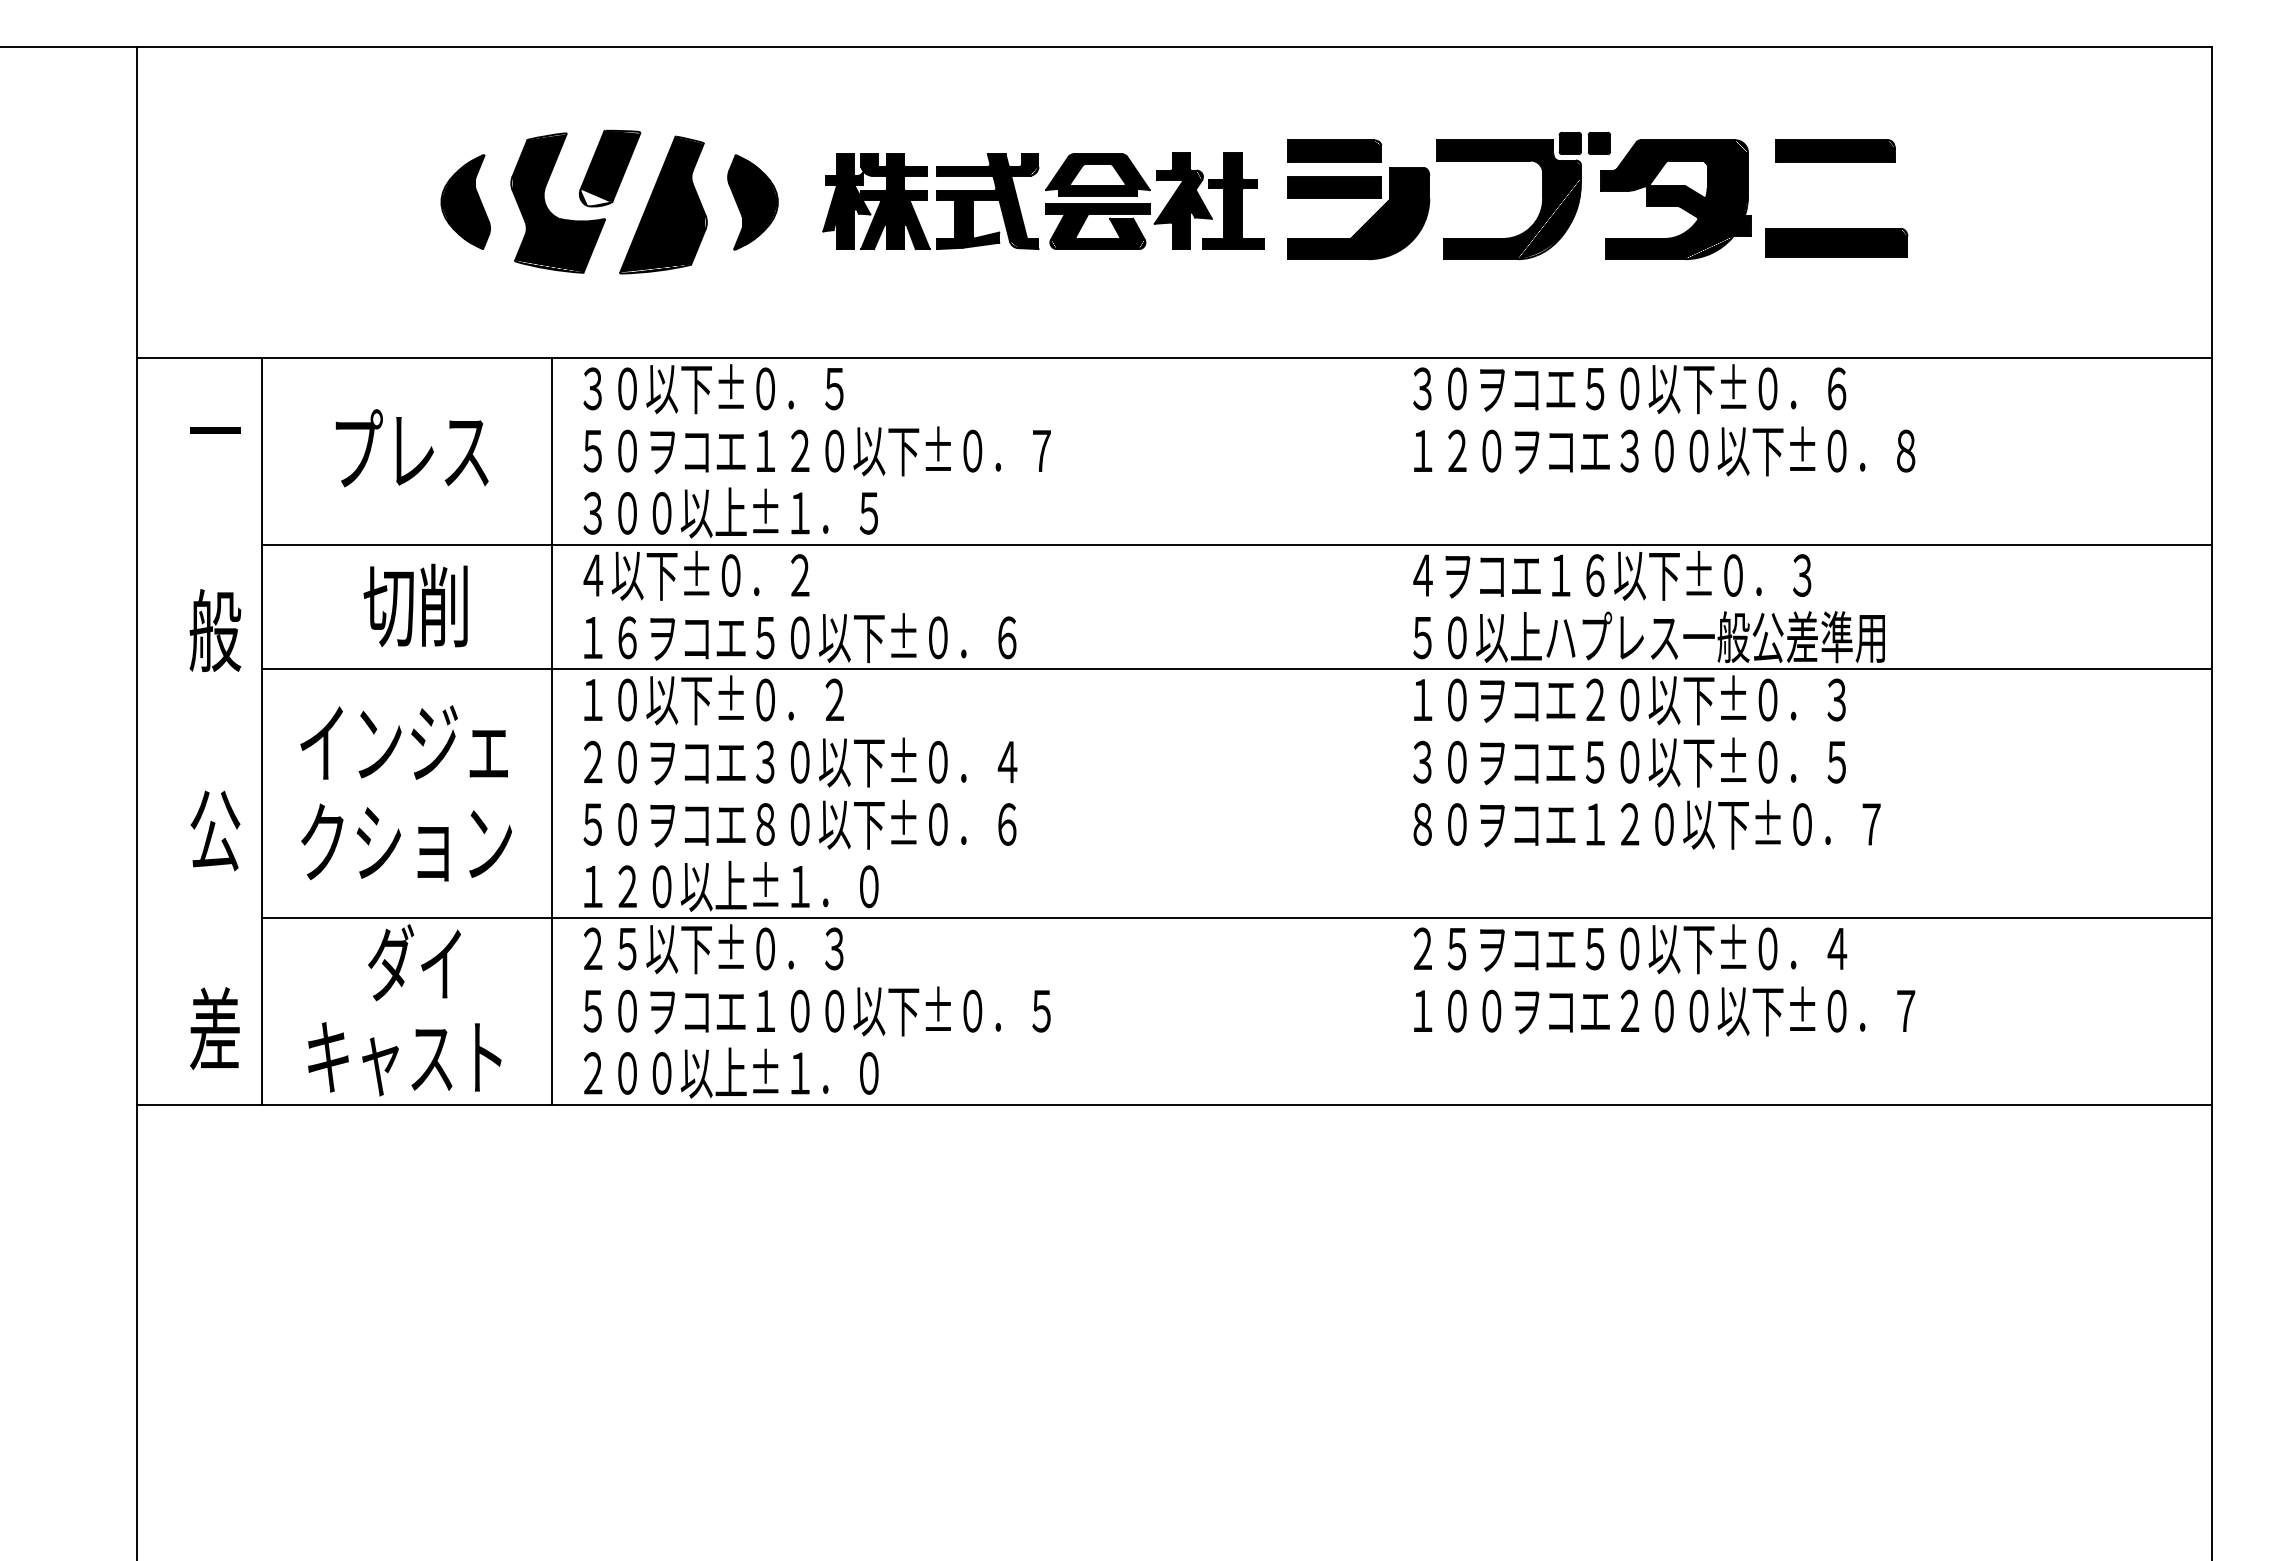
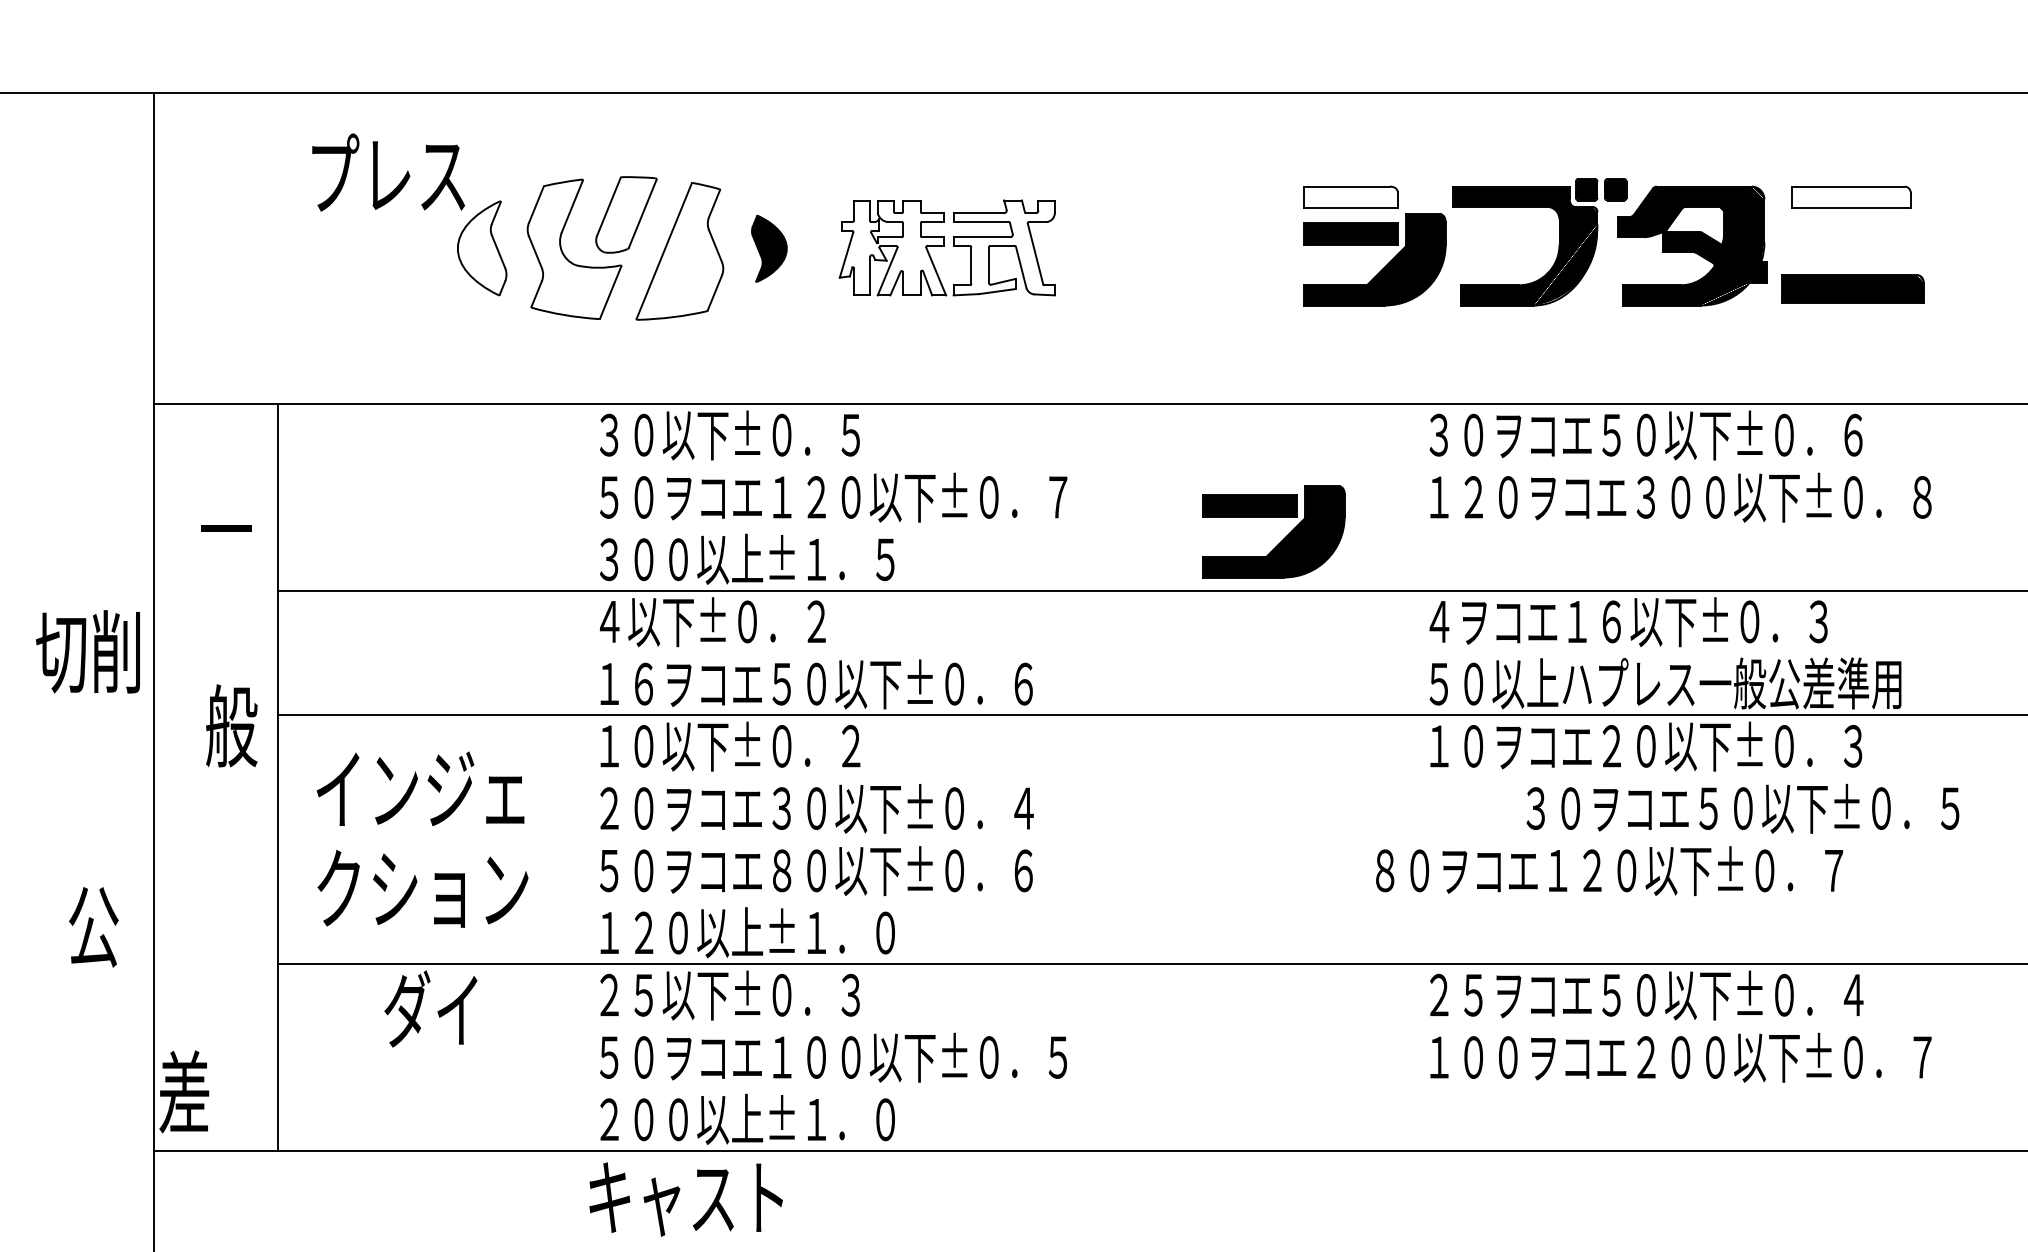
fill: (1334, 150) -> (1350, 196), removed
fill: (1834, 150) -> (1850, 196), removed
fill: (609, 168) -> (625, 214), removed
part: (1154, 200) -> (1170, 246), removed
fill: (876, 201) -> (892, 247), removed
fill: (987, 201) -> (1003, 247), removed
fill: (465, 202) -> (481, 248), removed
fill: (557, 202) -> (573, 248), removed
part: (752, 202) -> (768, 248), size x0.7
fill: (663, 204) -> (679, 250), removed
text: (215, 430) -> (226, 528), moved
text: (411, 448) -> (387, 172), moved
part: (1265, 493) -> (1281, 539), added
text: (415, 605) -> (87, 651), moved
text: (215, 630) -> (231, 725), moved
line: (552, 730) -> (568, 776), removed
text: (1629, 762) -> (1742, 808), moved
text: (1646, 824) -> (1608, 870), moved
text: (215, 830) -> (93, 926), moved
text: (214, 1028) -> (183, 1091), moved
text: (404, 1059) -> (685, 1199), moved

